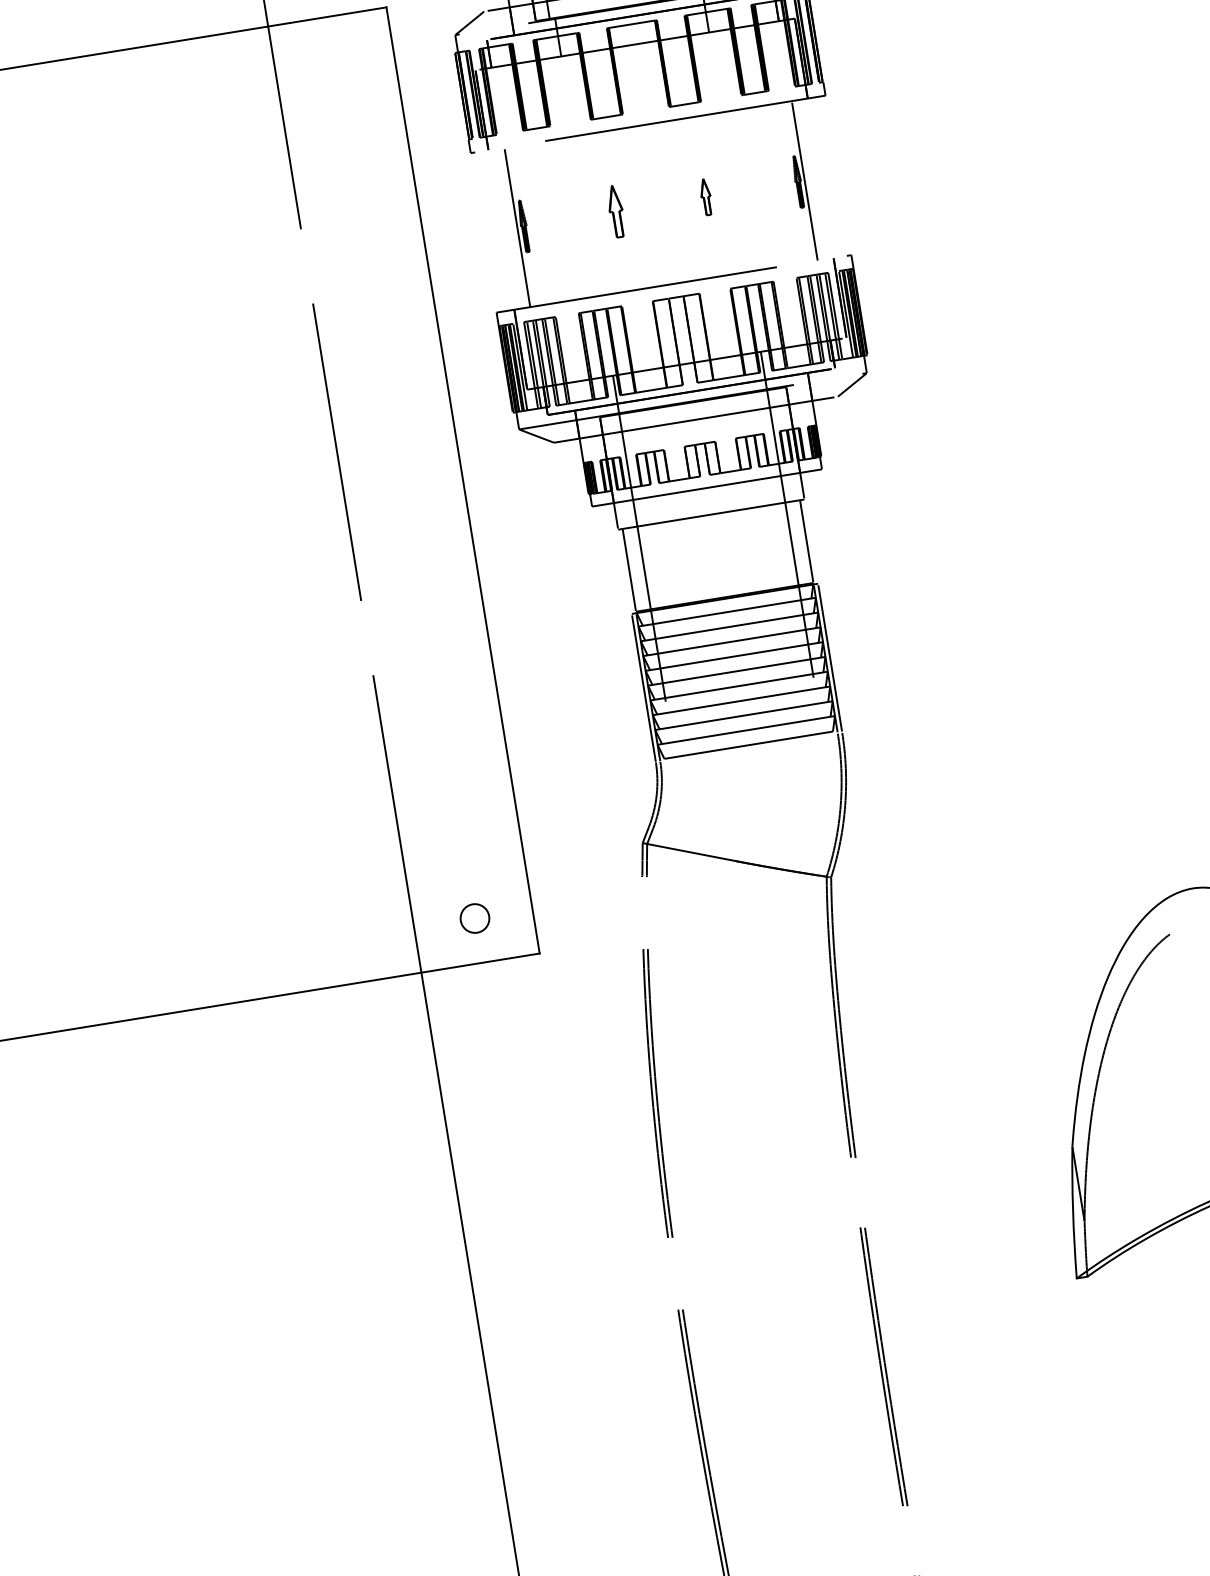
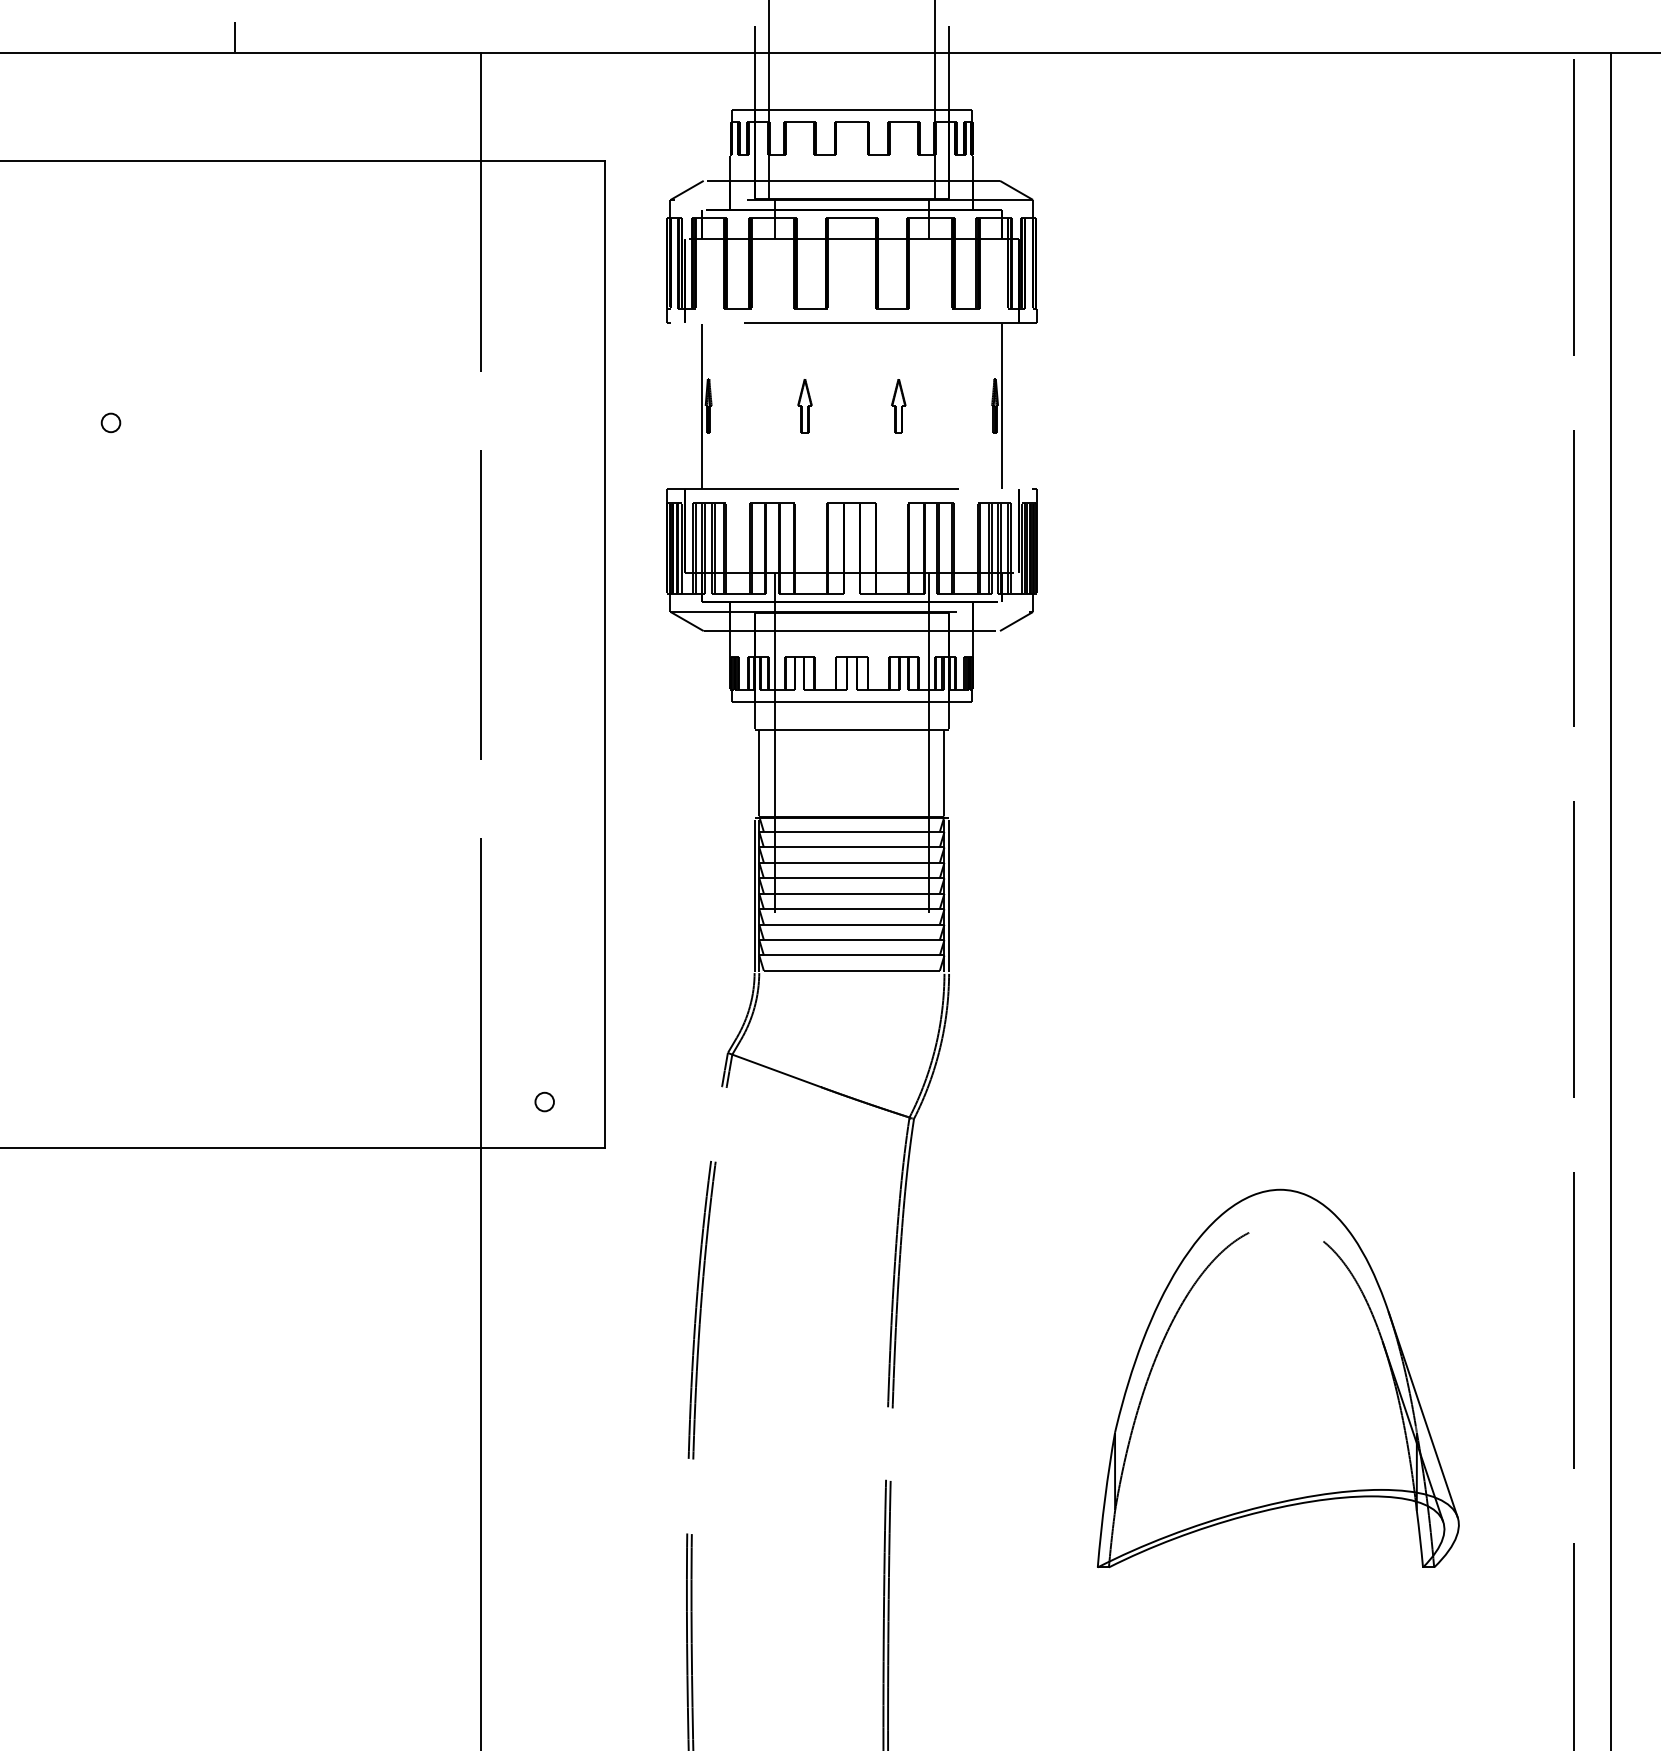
part: (705, 197) -> (898, 406), size x1.43
circle: (474, 918) -> (544, 1101), size x0.62

